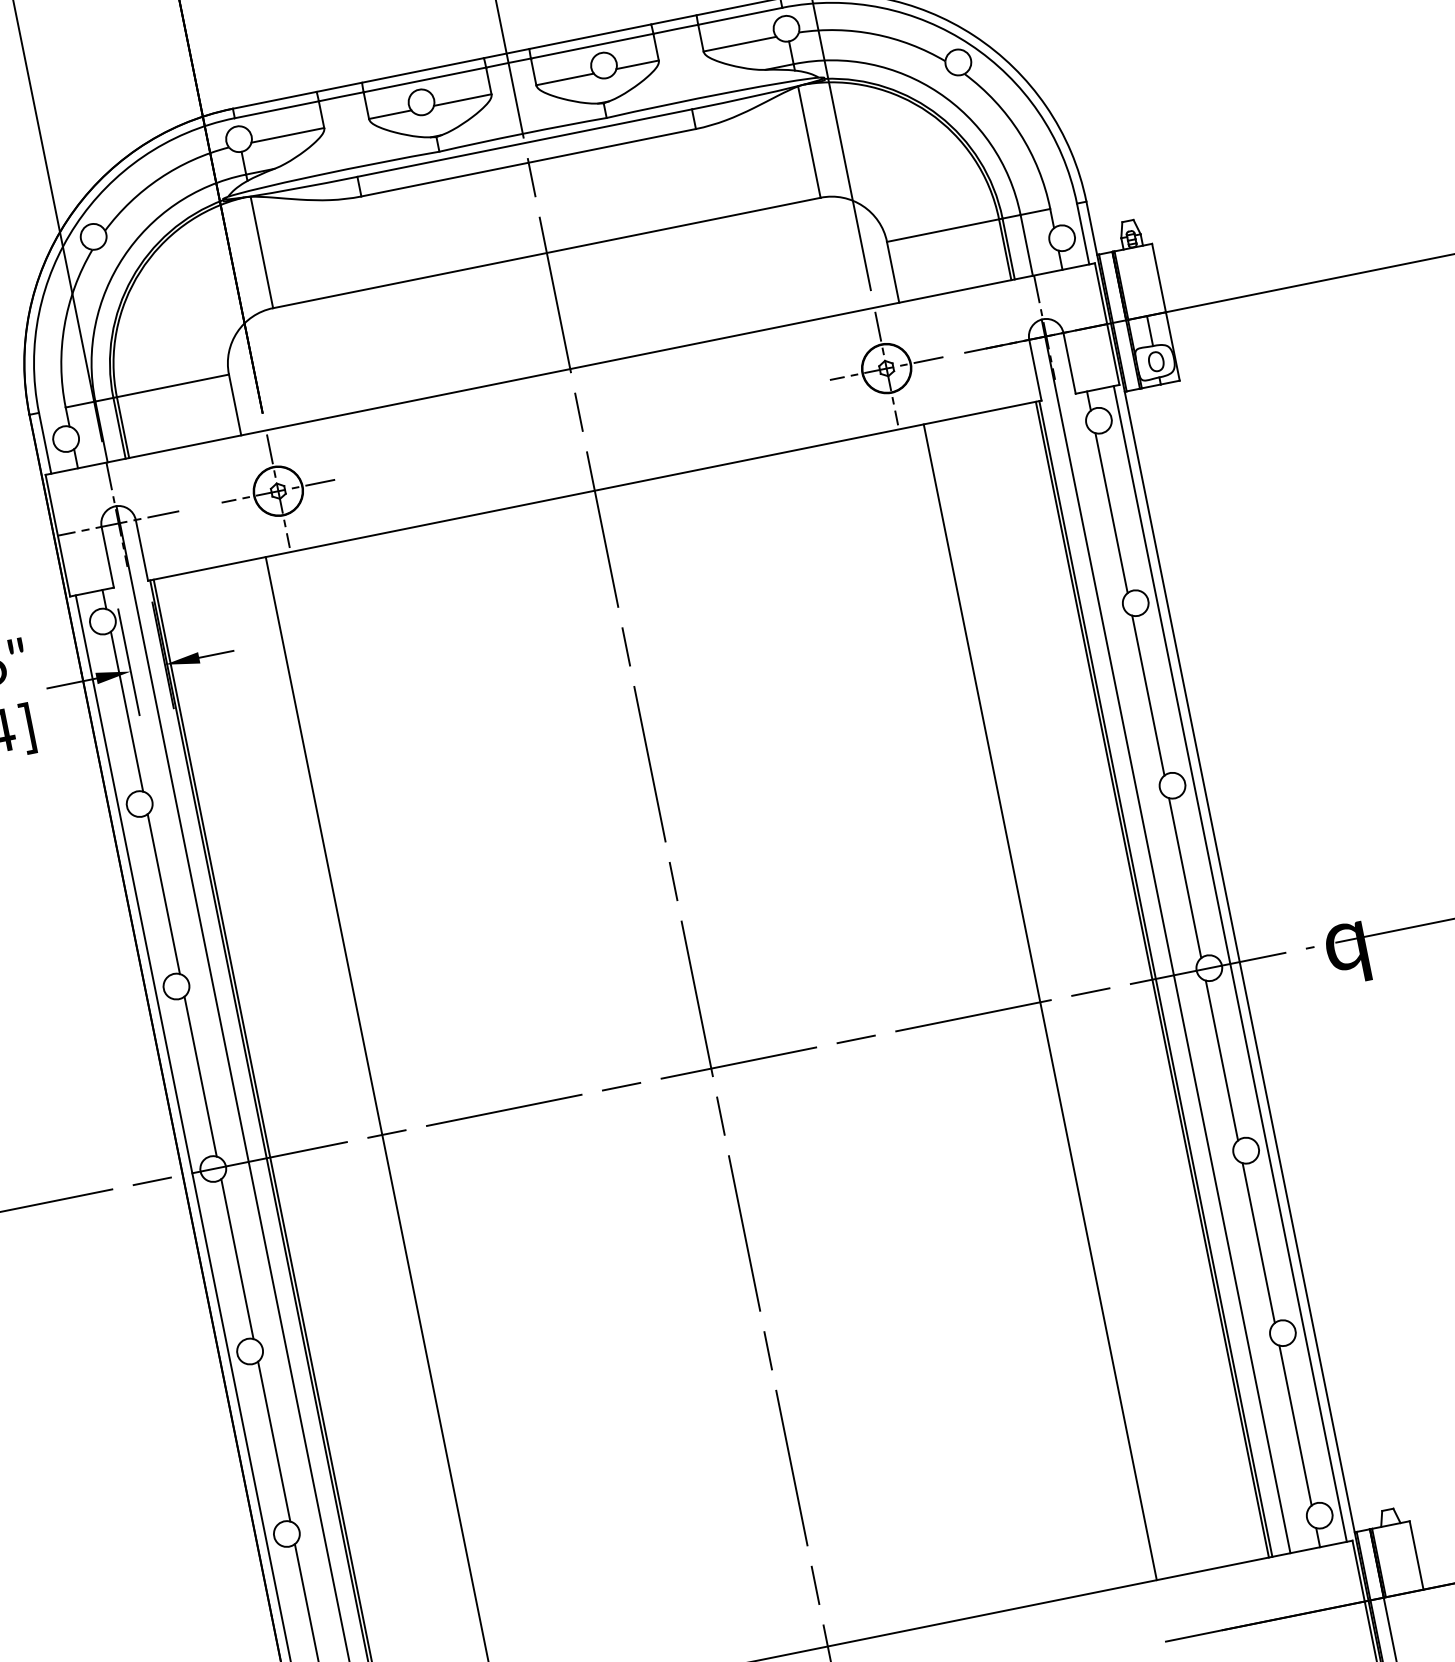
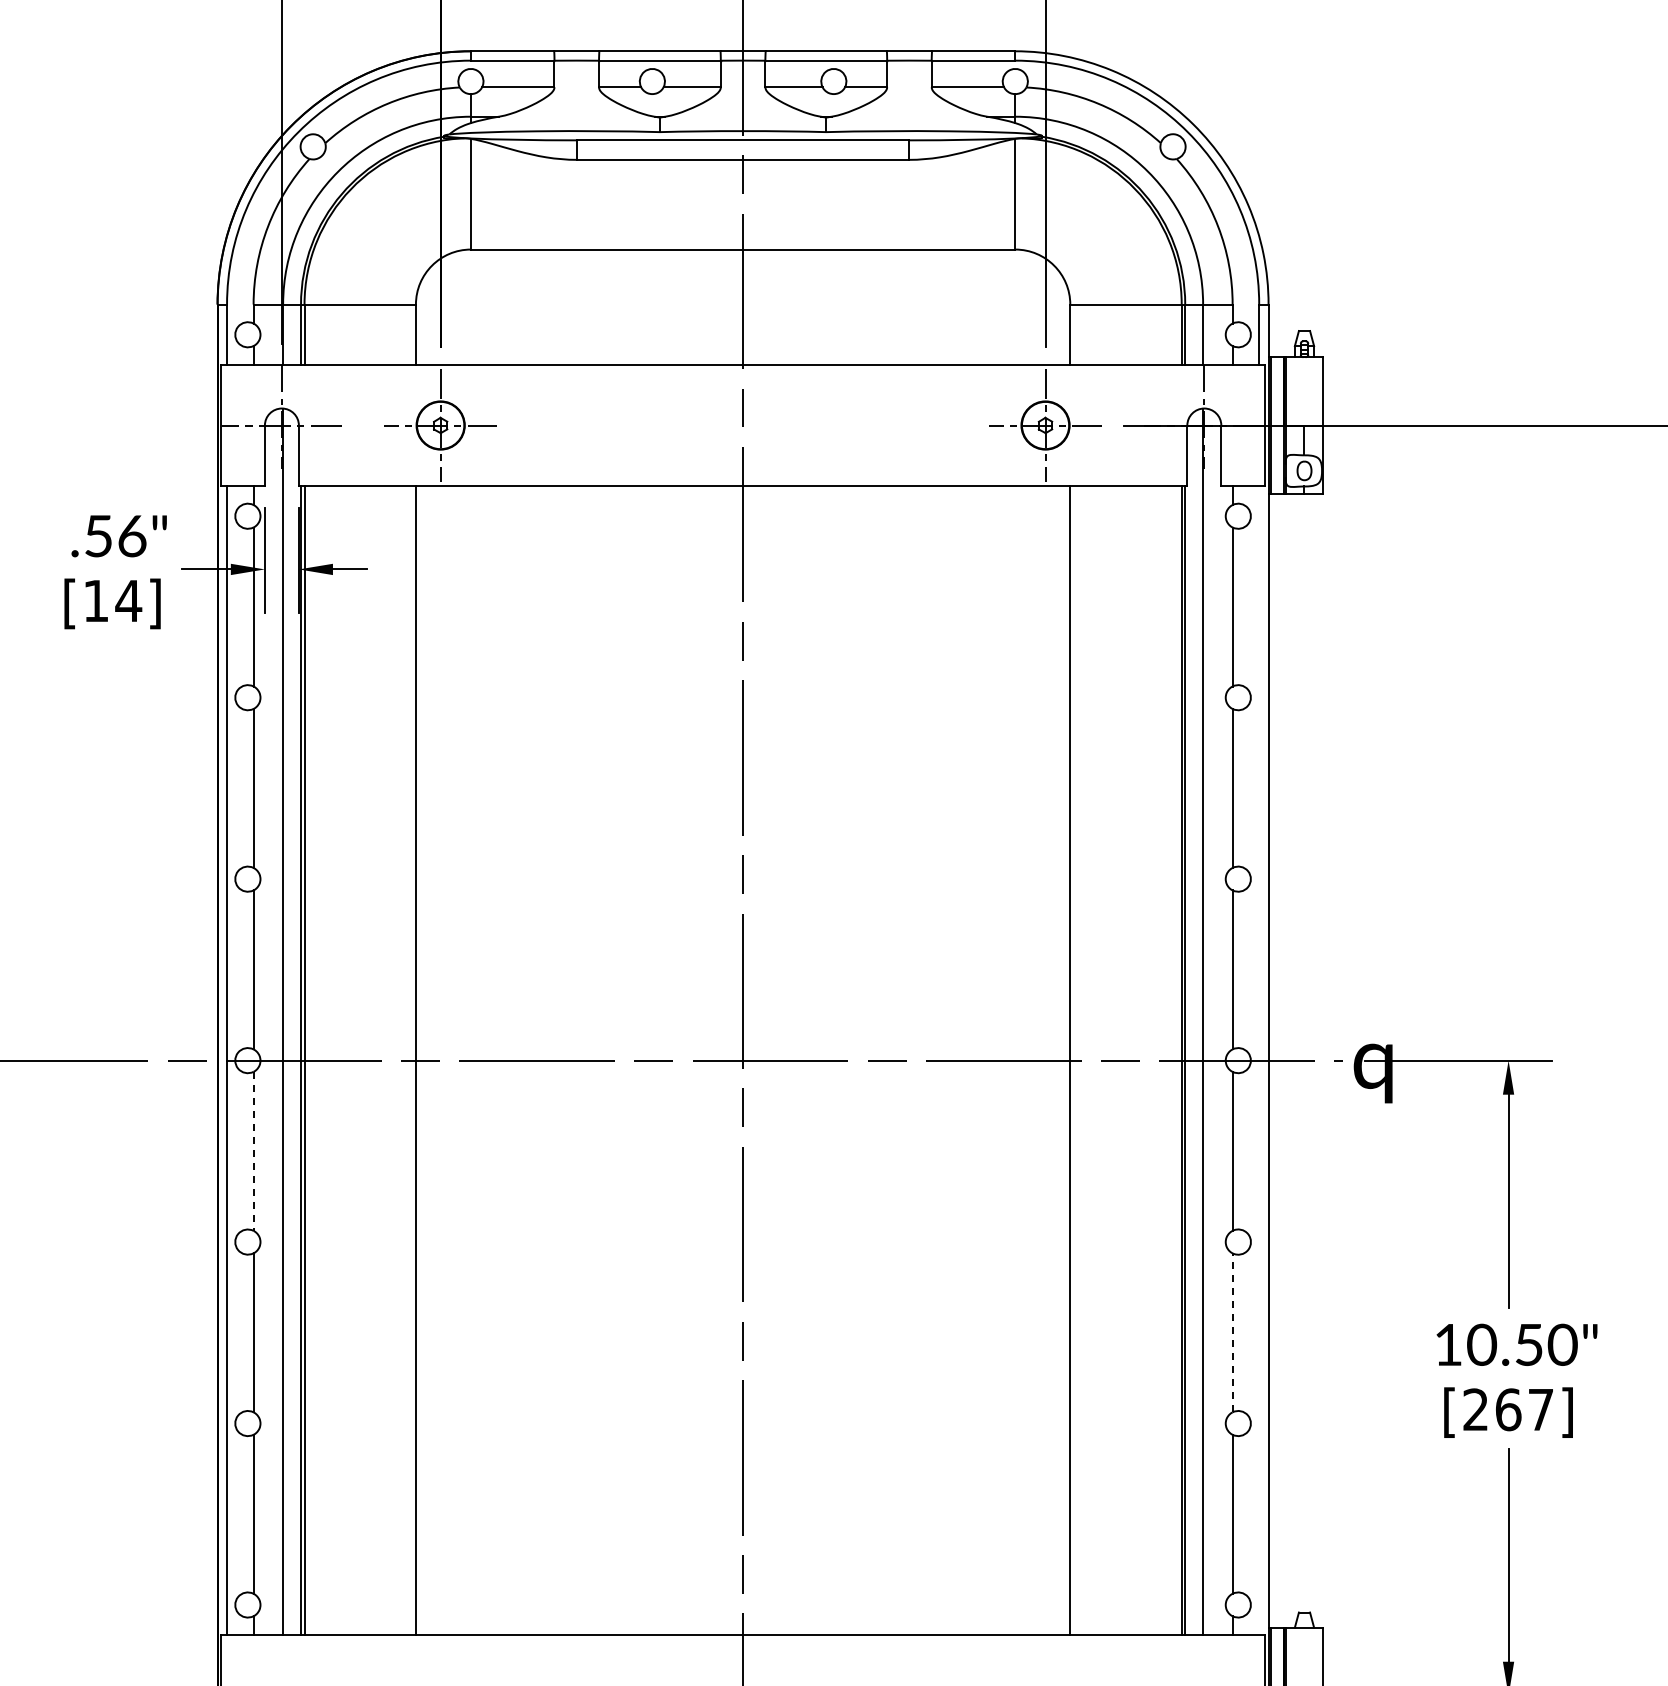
line: (1230, 963) -> (1259, 1060), removed
line: (1258, 1242) -> (1232, 1332), solid -> dashed
line: (237, 1259) -> (253, 1151), solid -> dashed

